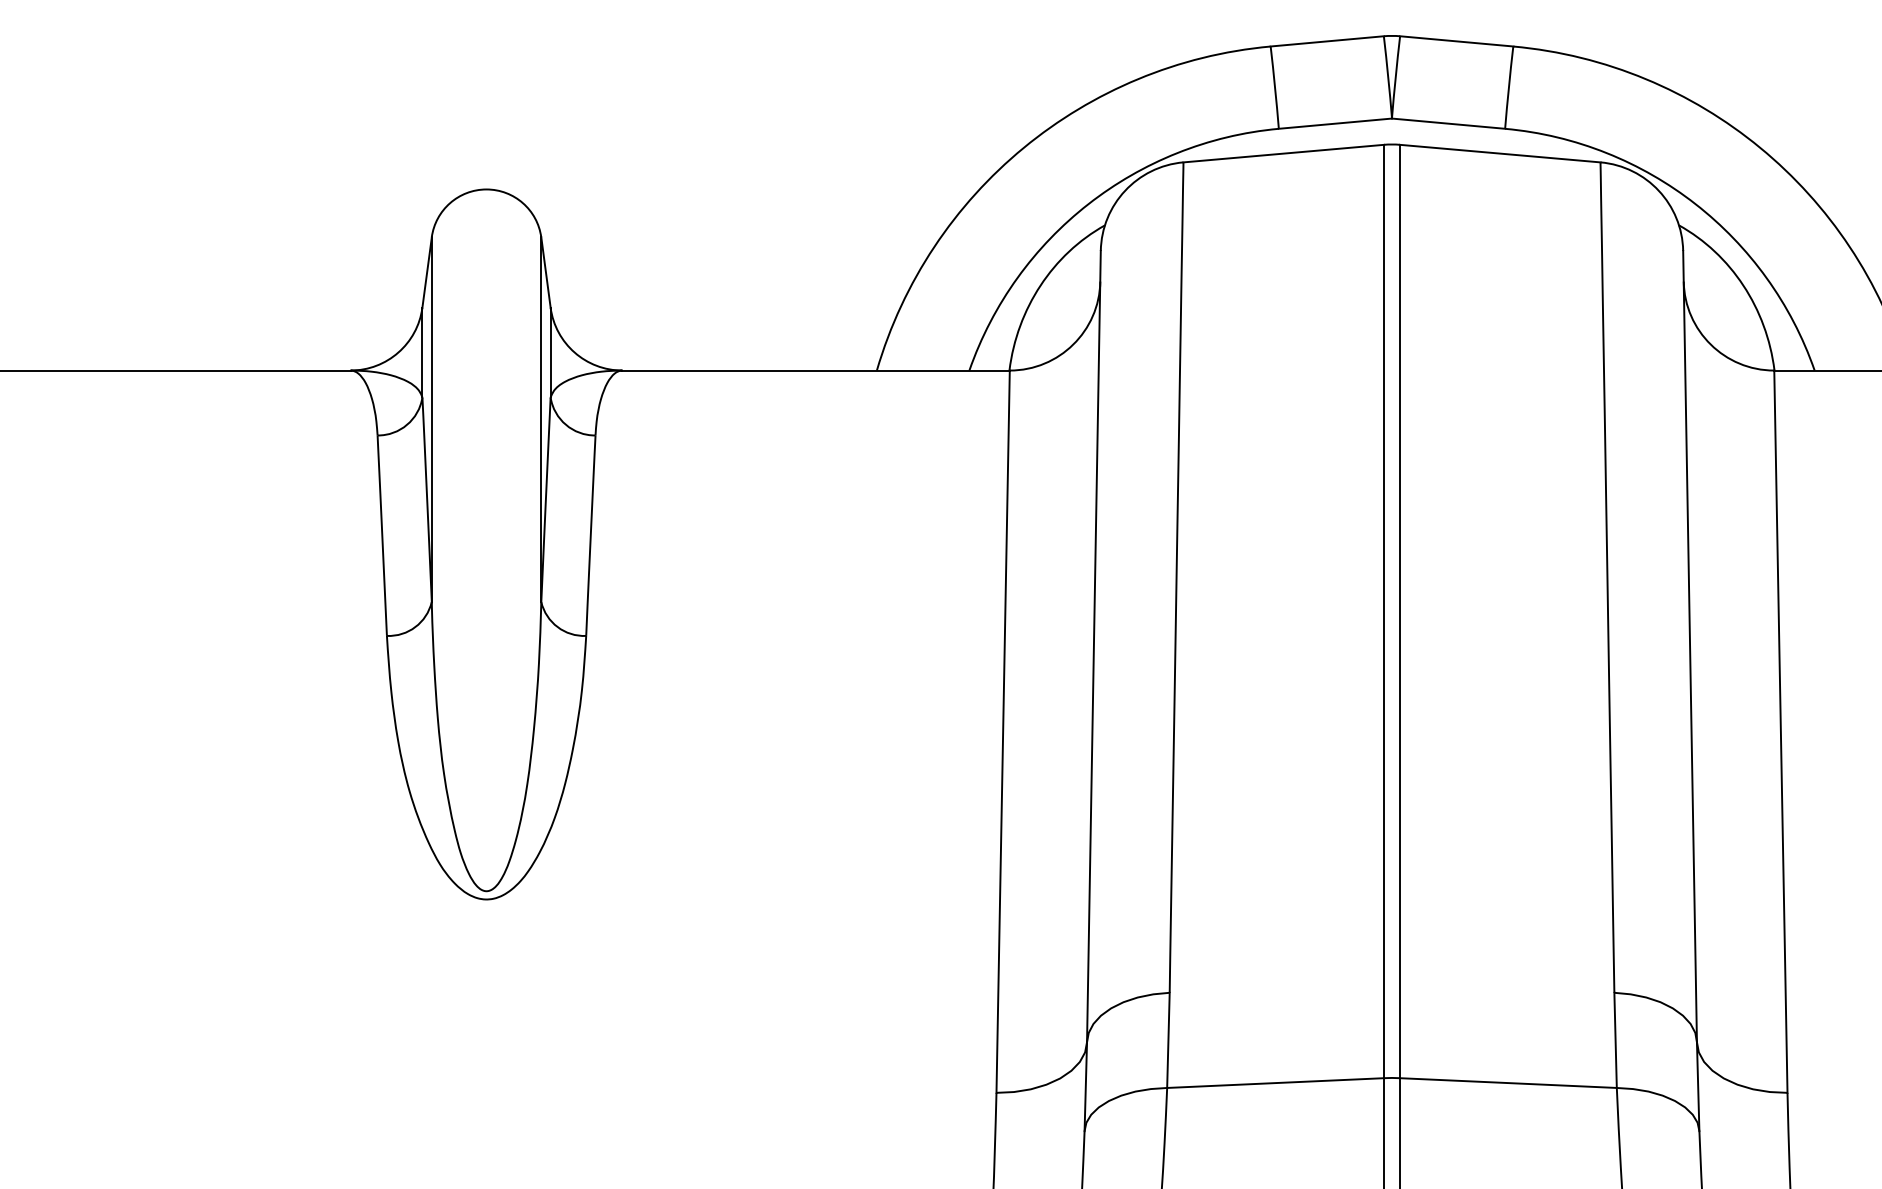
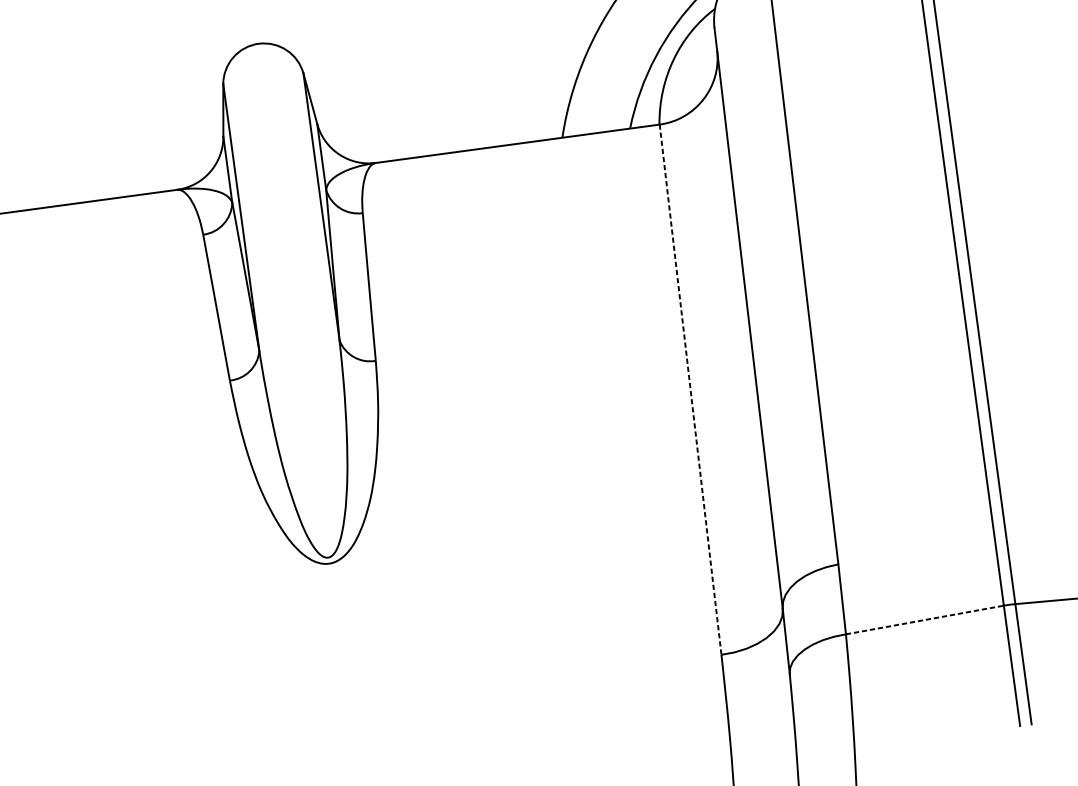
line: (1003, 732) -> (690, 390), solid -> dashed
line: (1275, 1083) -> (924, 620), solid -> dashed

